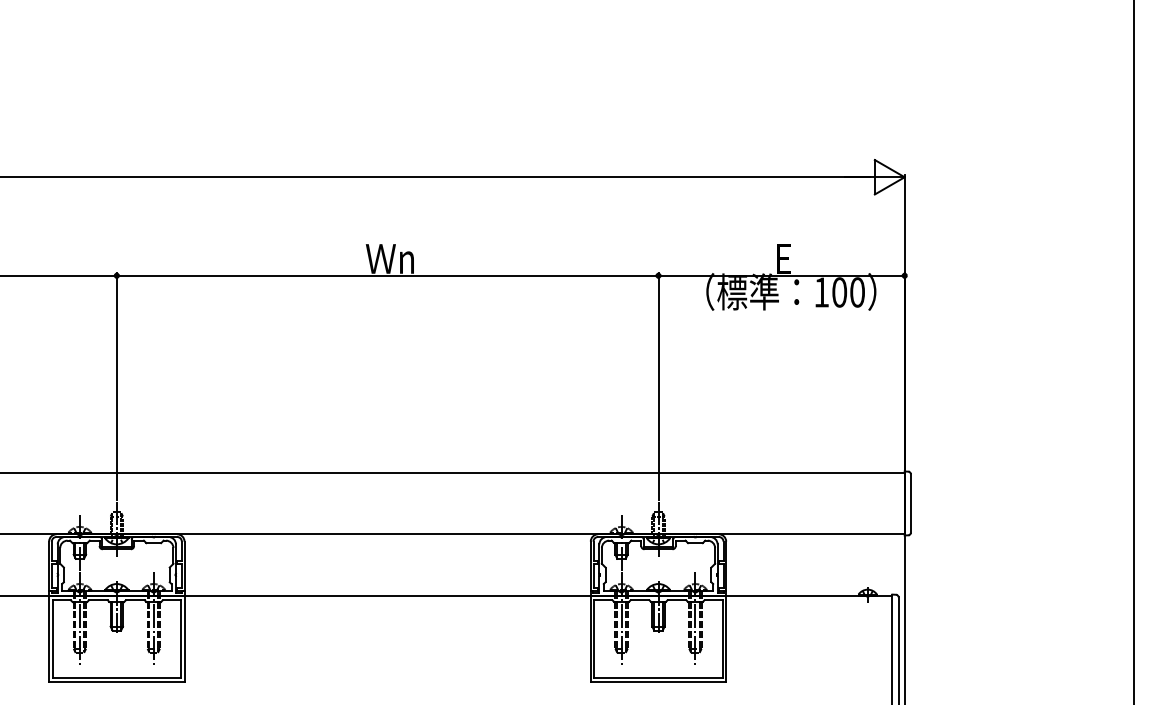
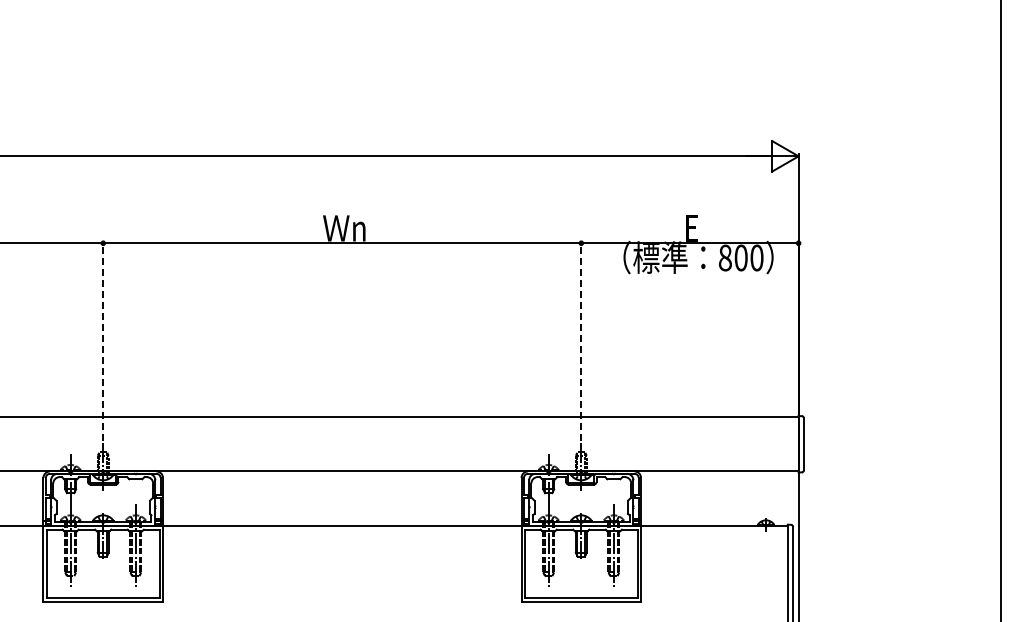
text: (821, 291) -> (725, 257), 100 -> 800
line: (117, 385) -> (103, 340), solid -> dashed
line: (658, 385) -> (581, 340), solid -> dashed

